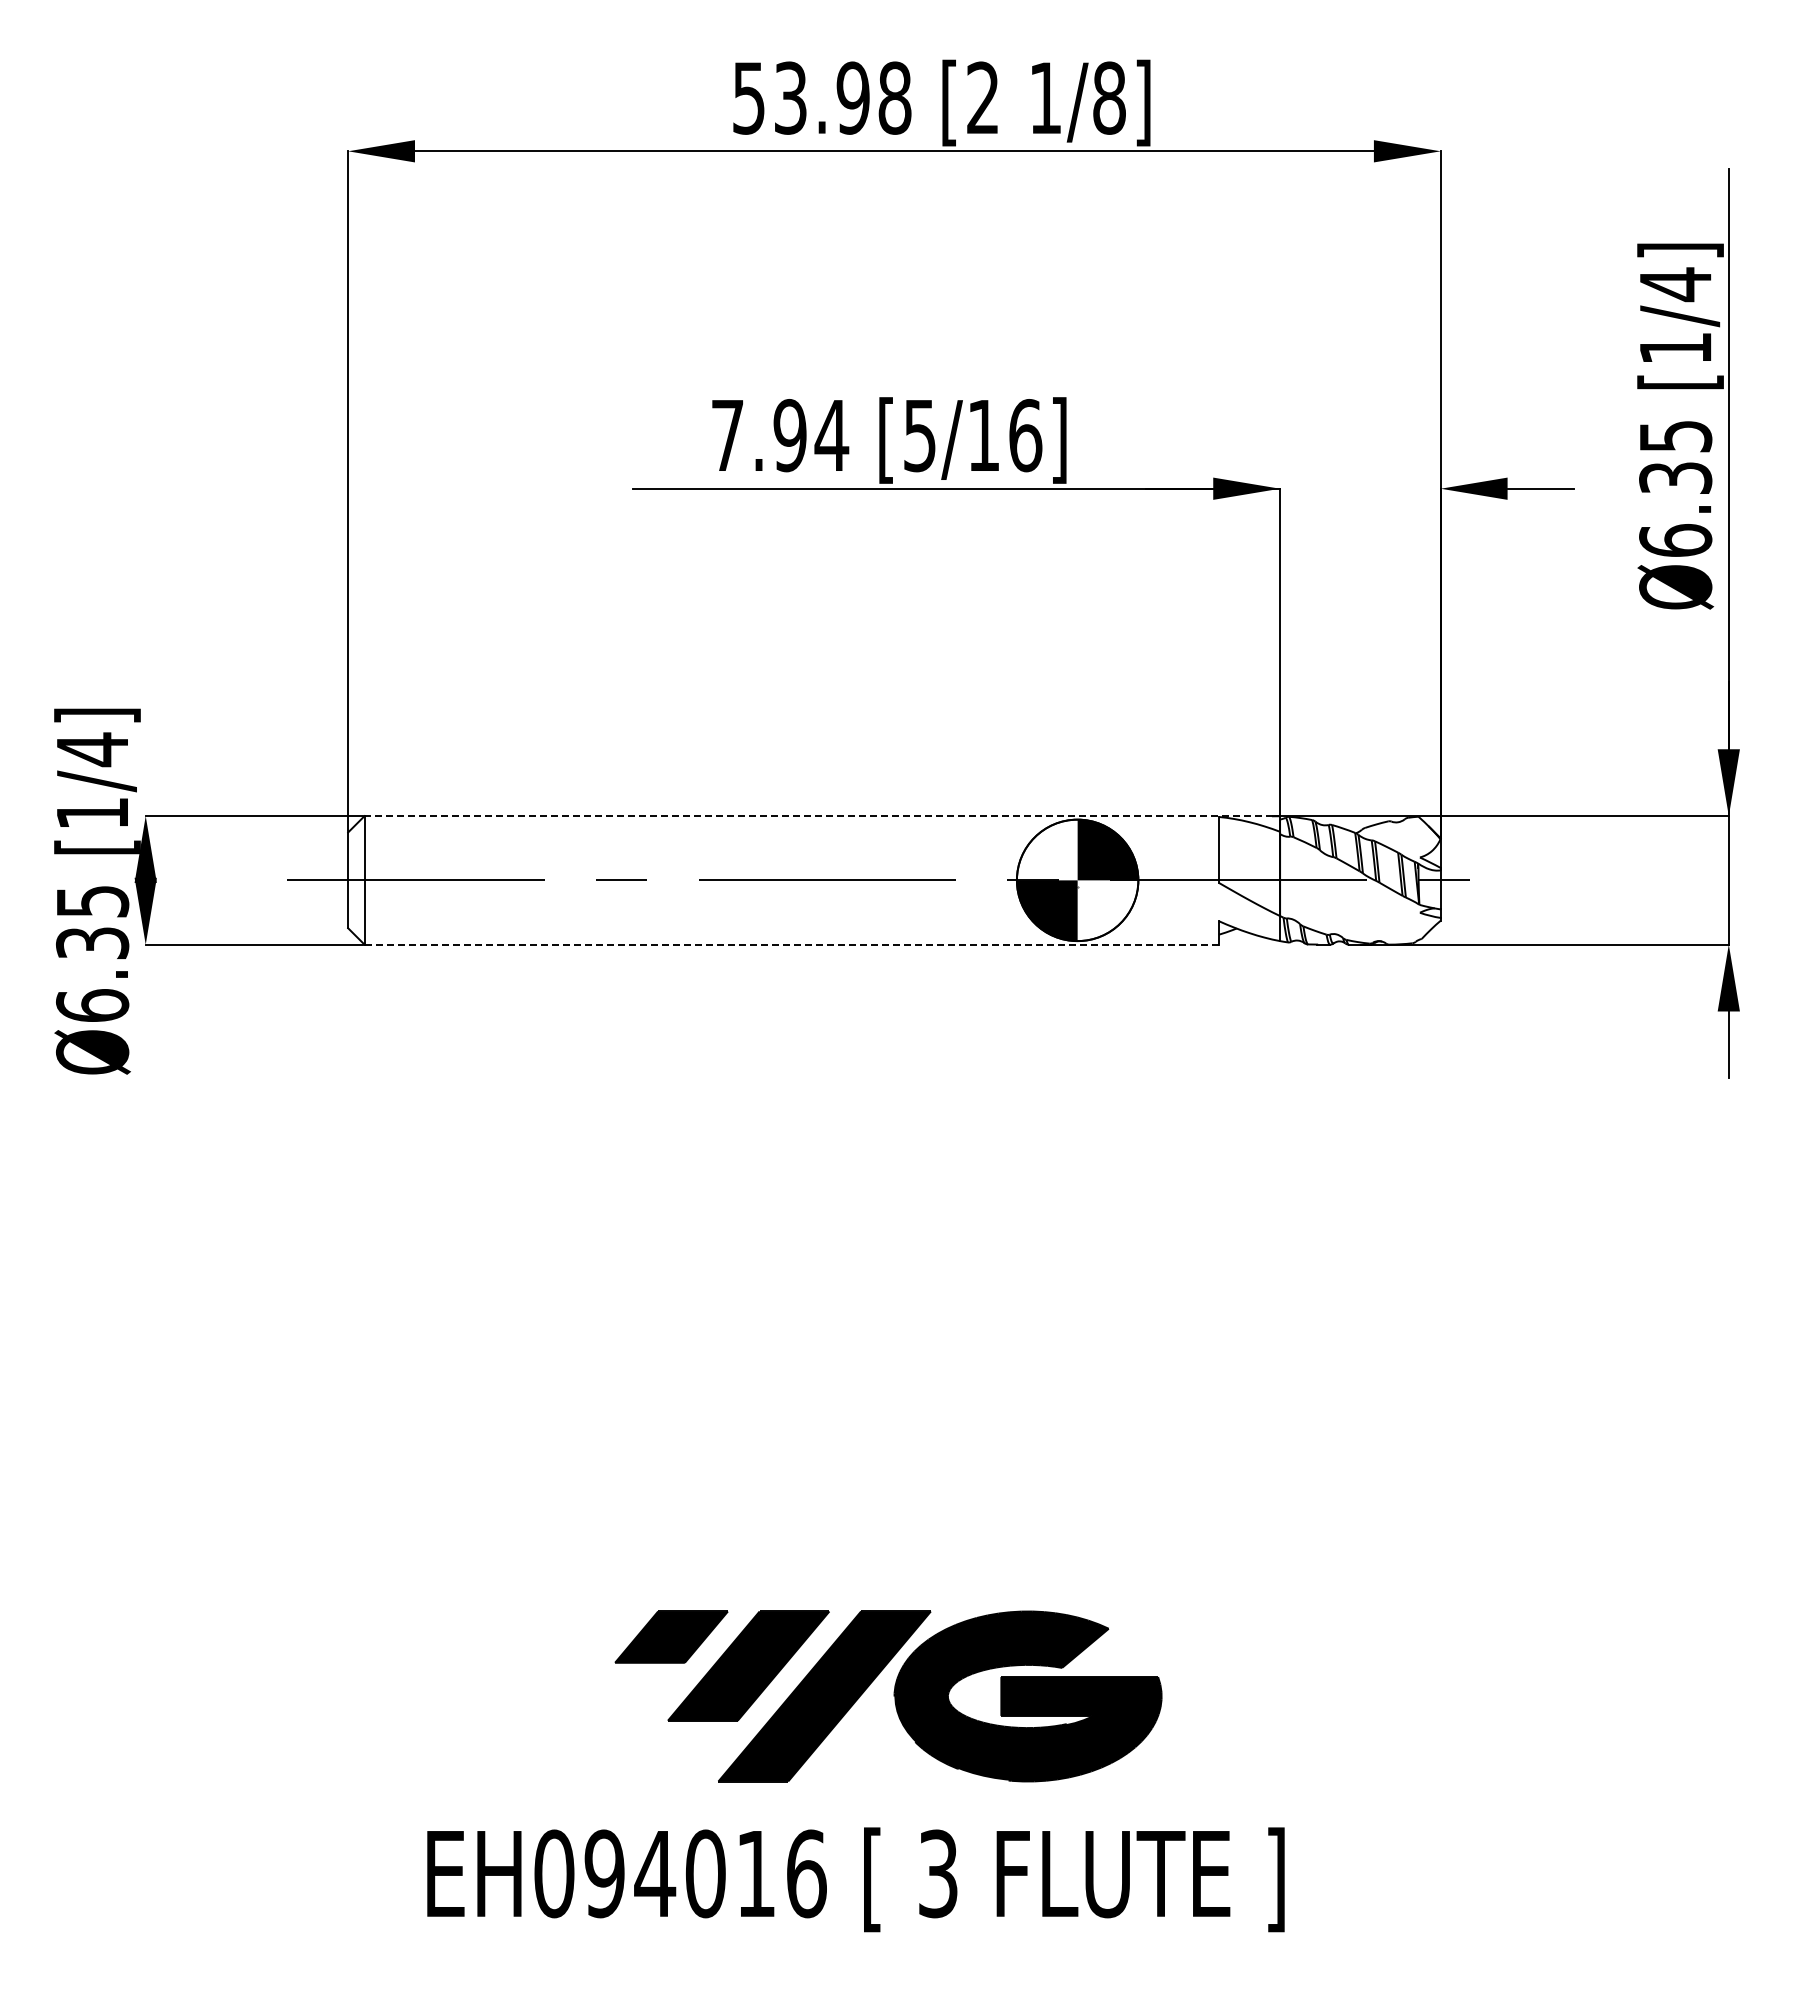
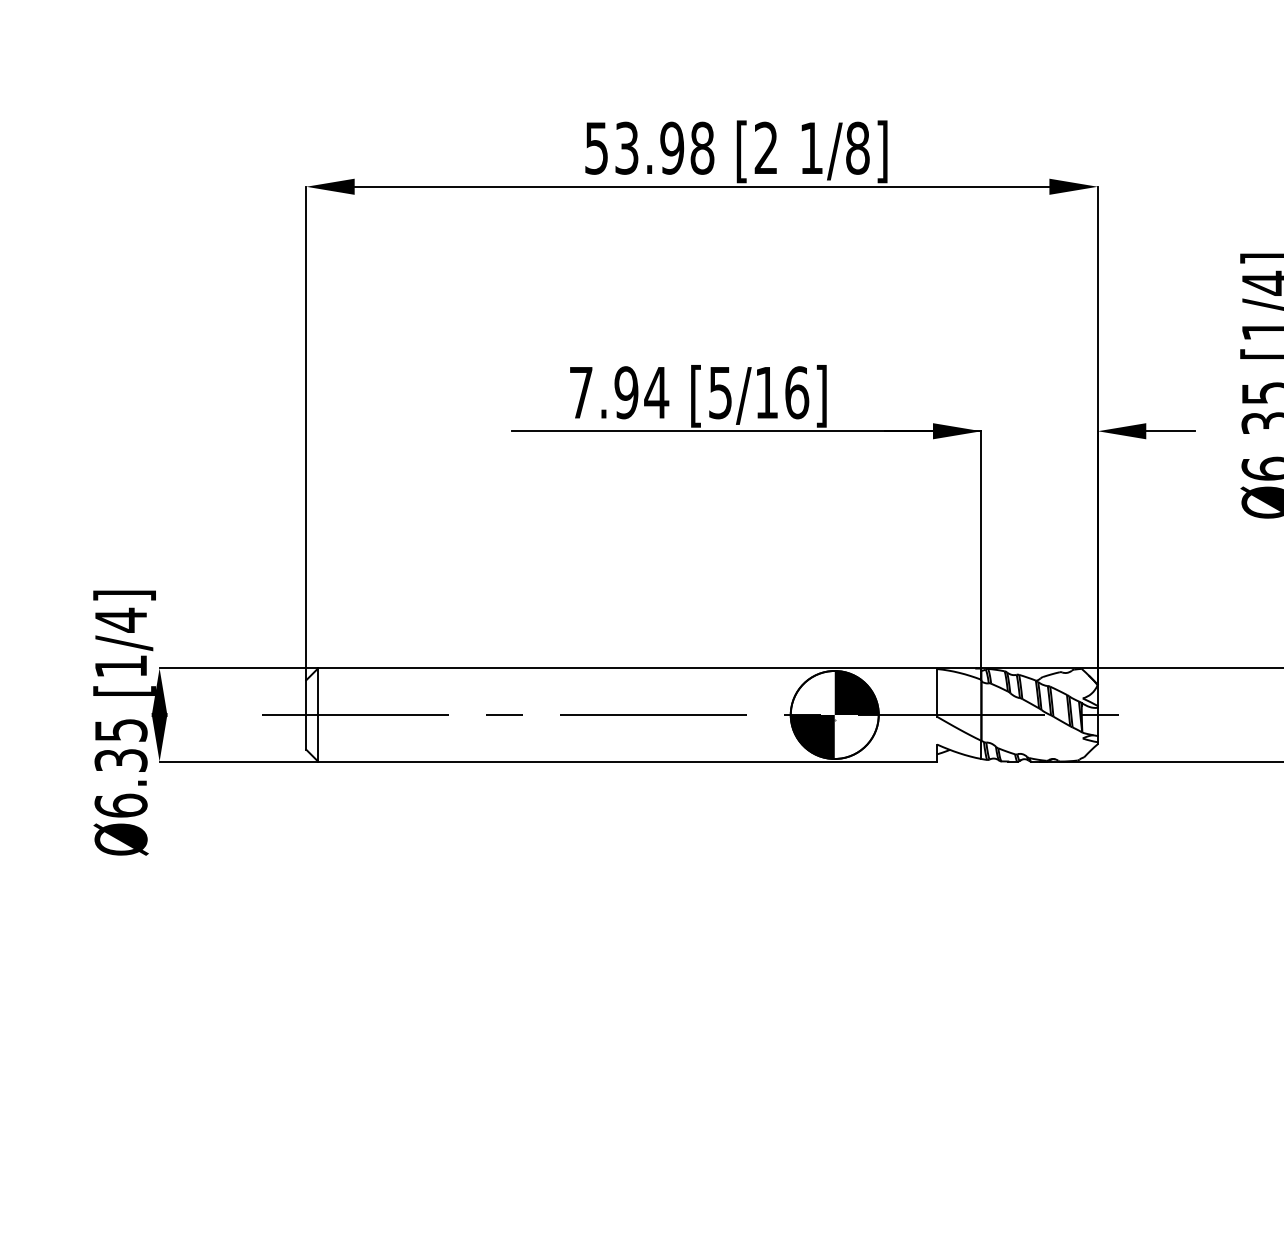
line: (818, 816) -> (647, 668), dashed -> solid
line: (792, 944) -> (628, 761), dashed -> solid

